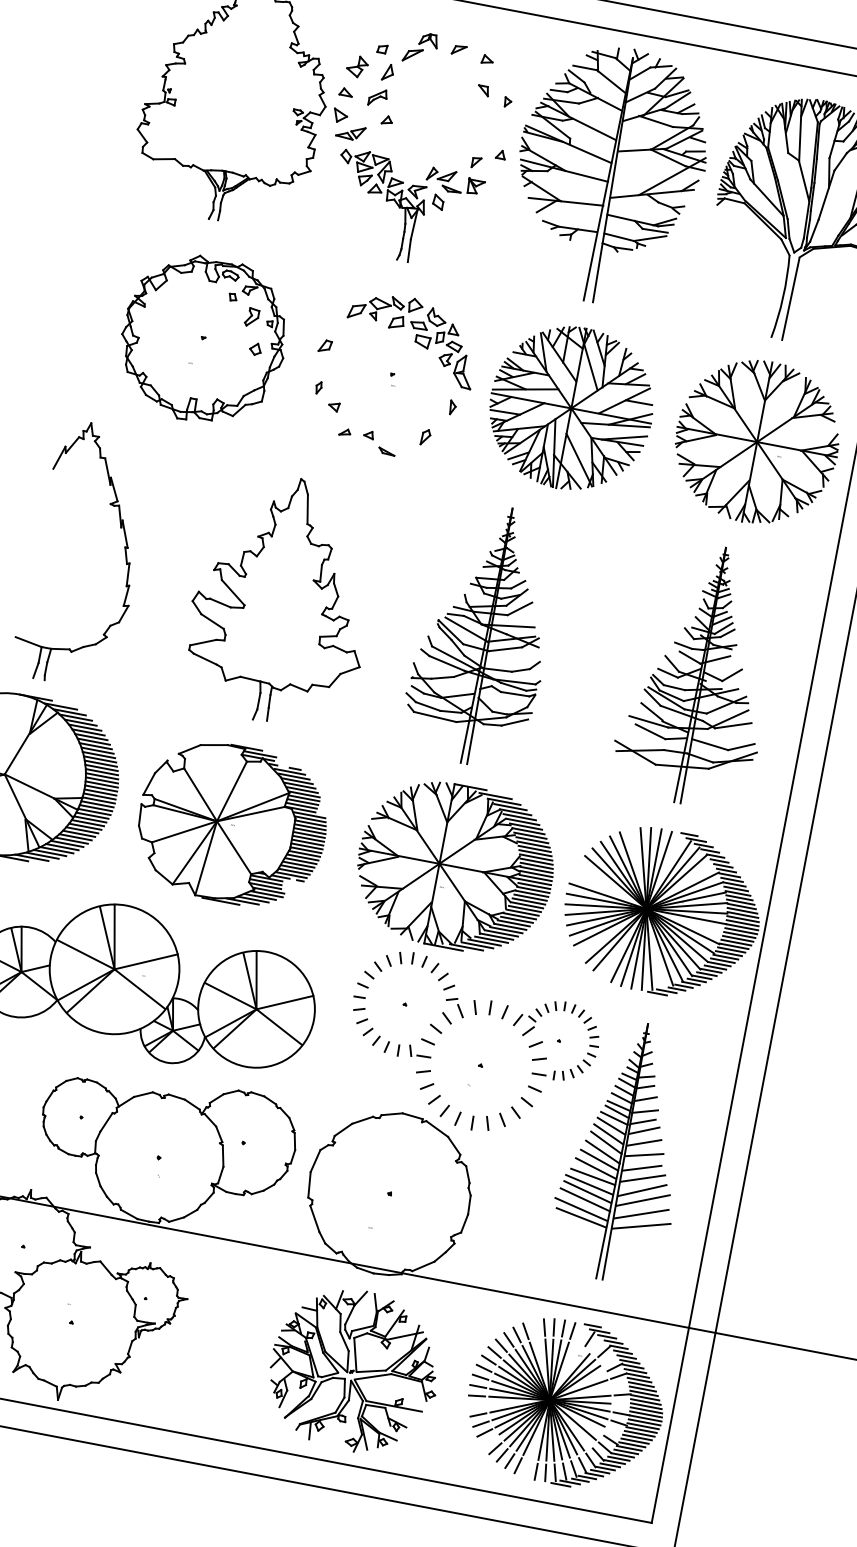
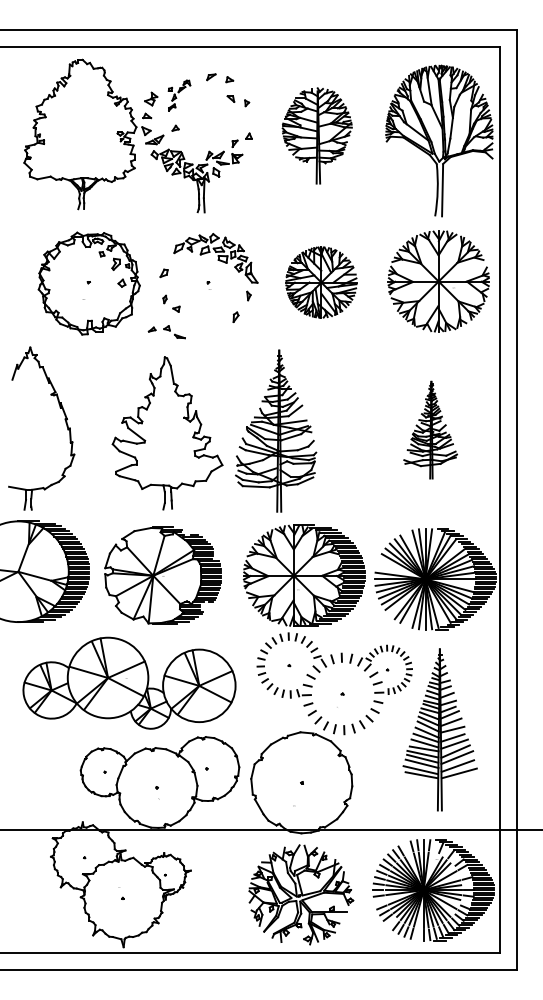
part: (403, 69) -> (179, 95), size x0.6
part: (607, 174) -> (316, 135), size x0.6
part: (571, 408) -> (321, 282), size x0.7
part: (366, 441) -> (166, 332), moved
part: (484, 634) -> (276, 430), moved
part: (699, 673) -> (430, 429), size x0.6

